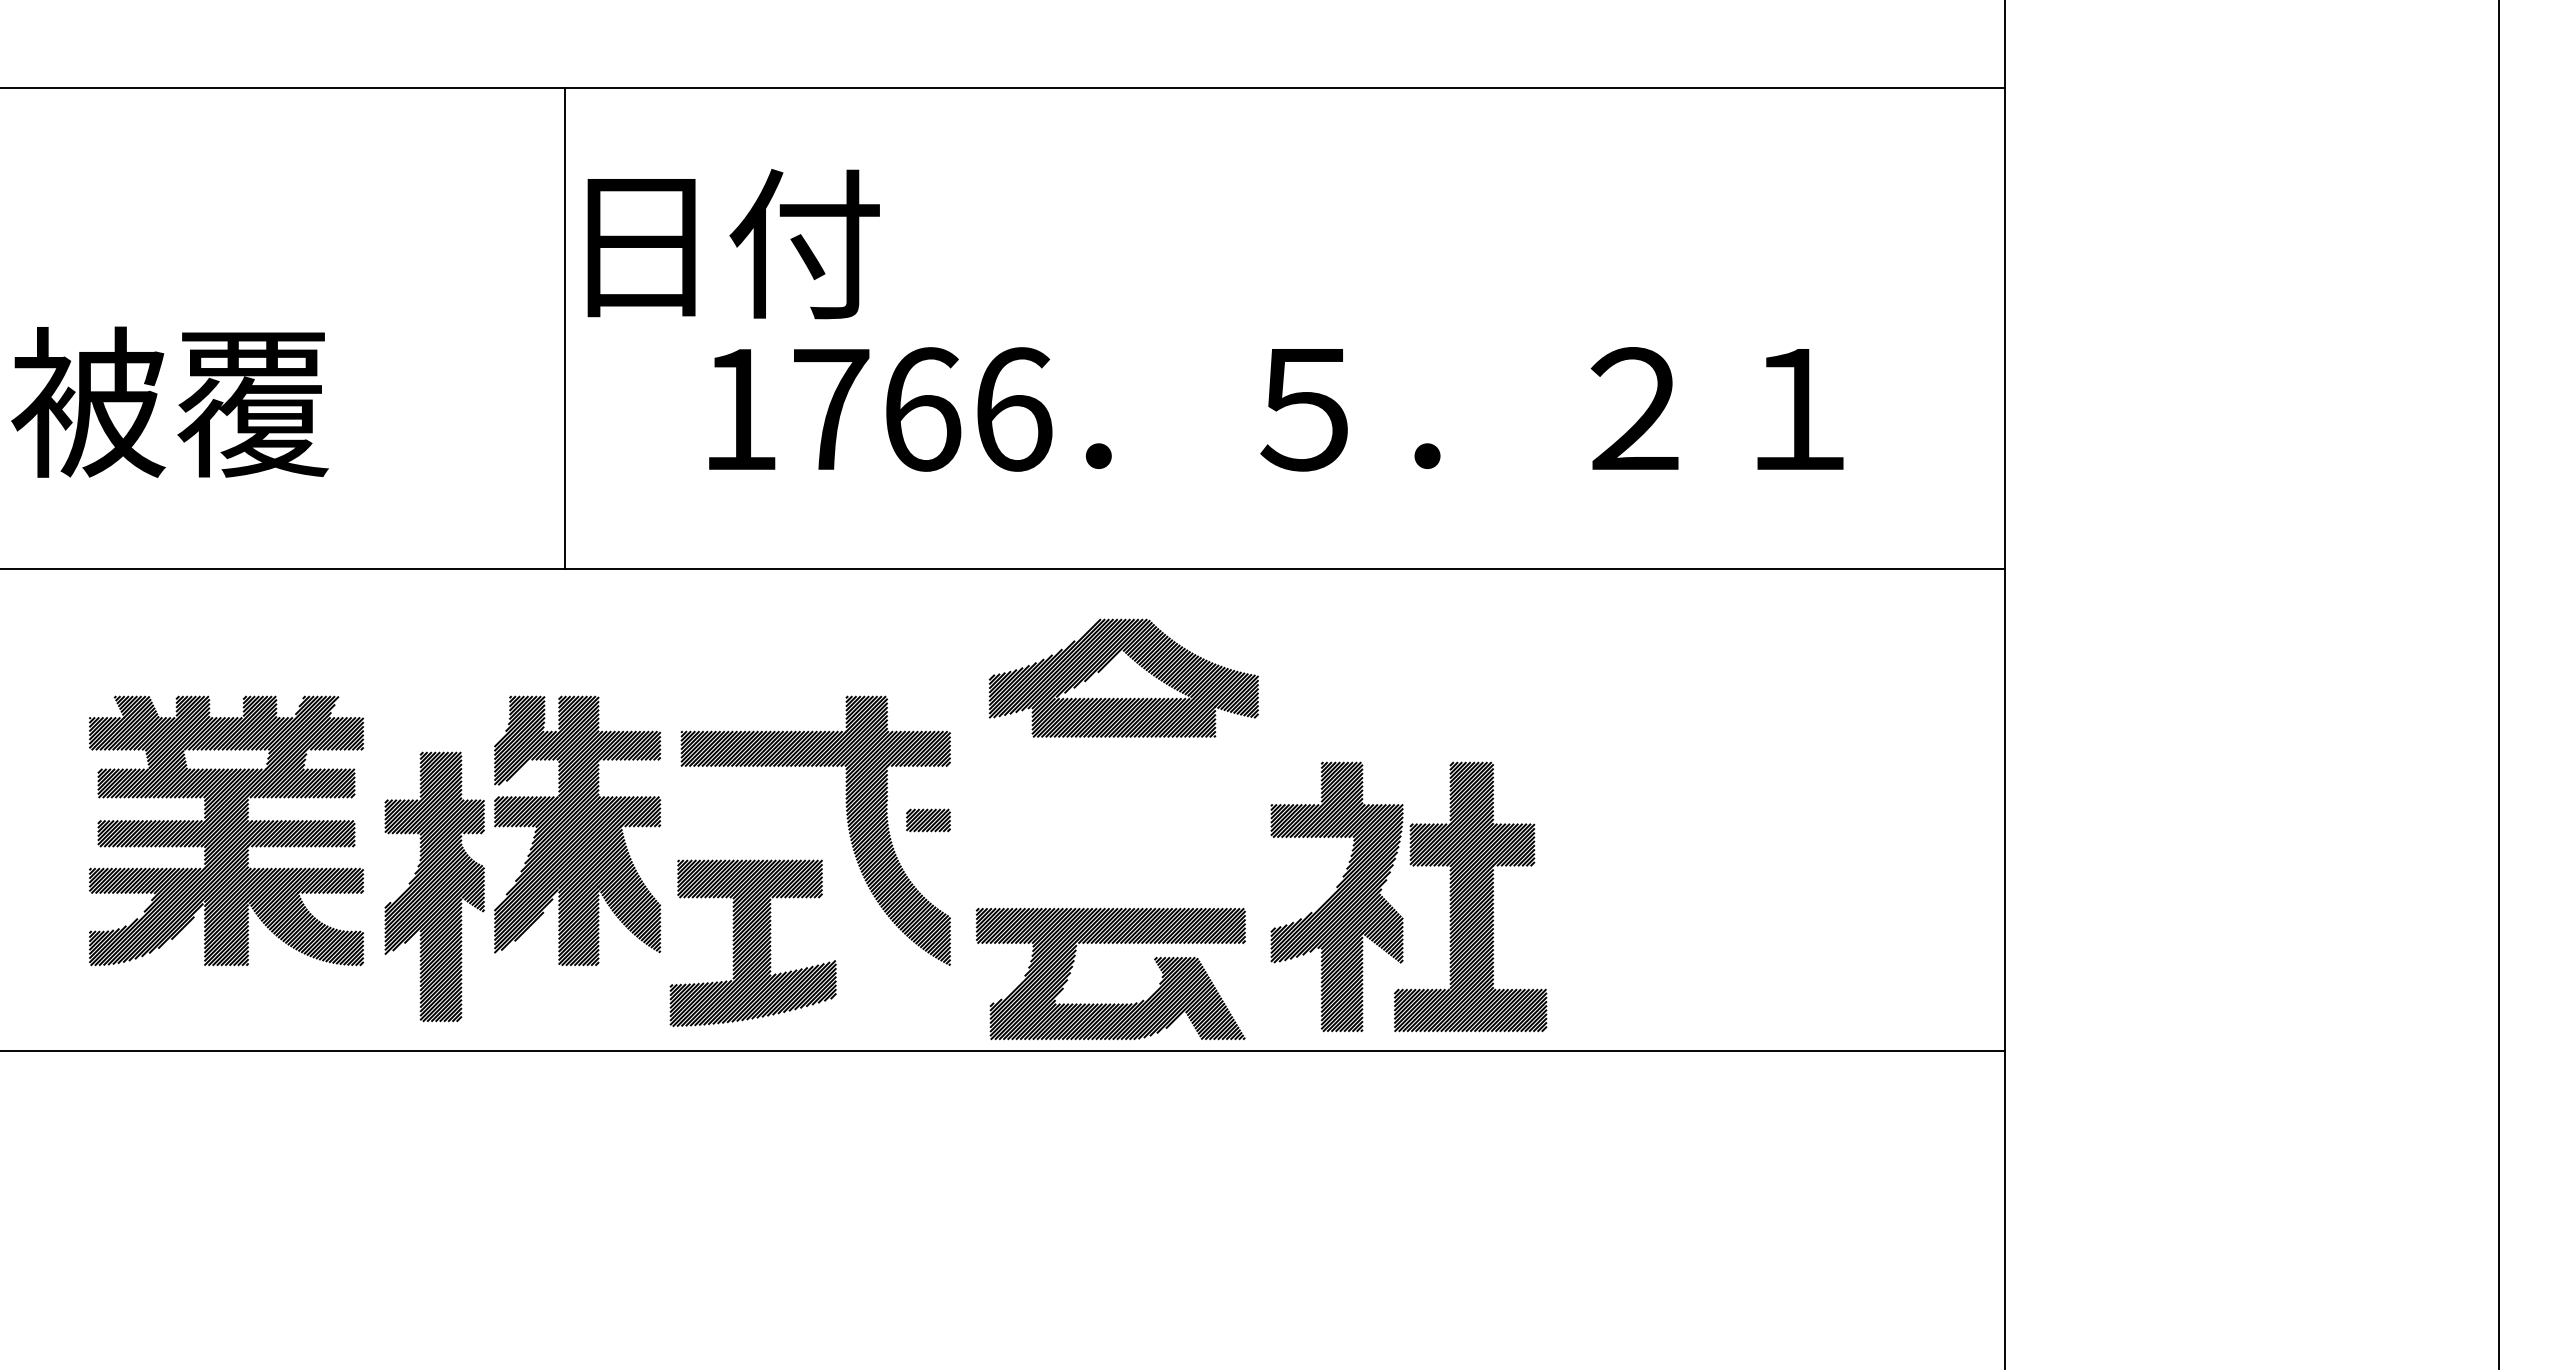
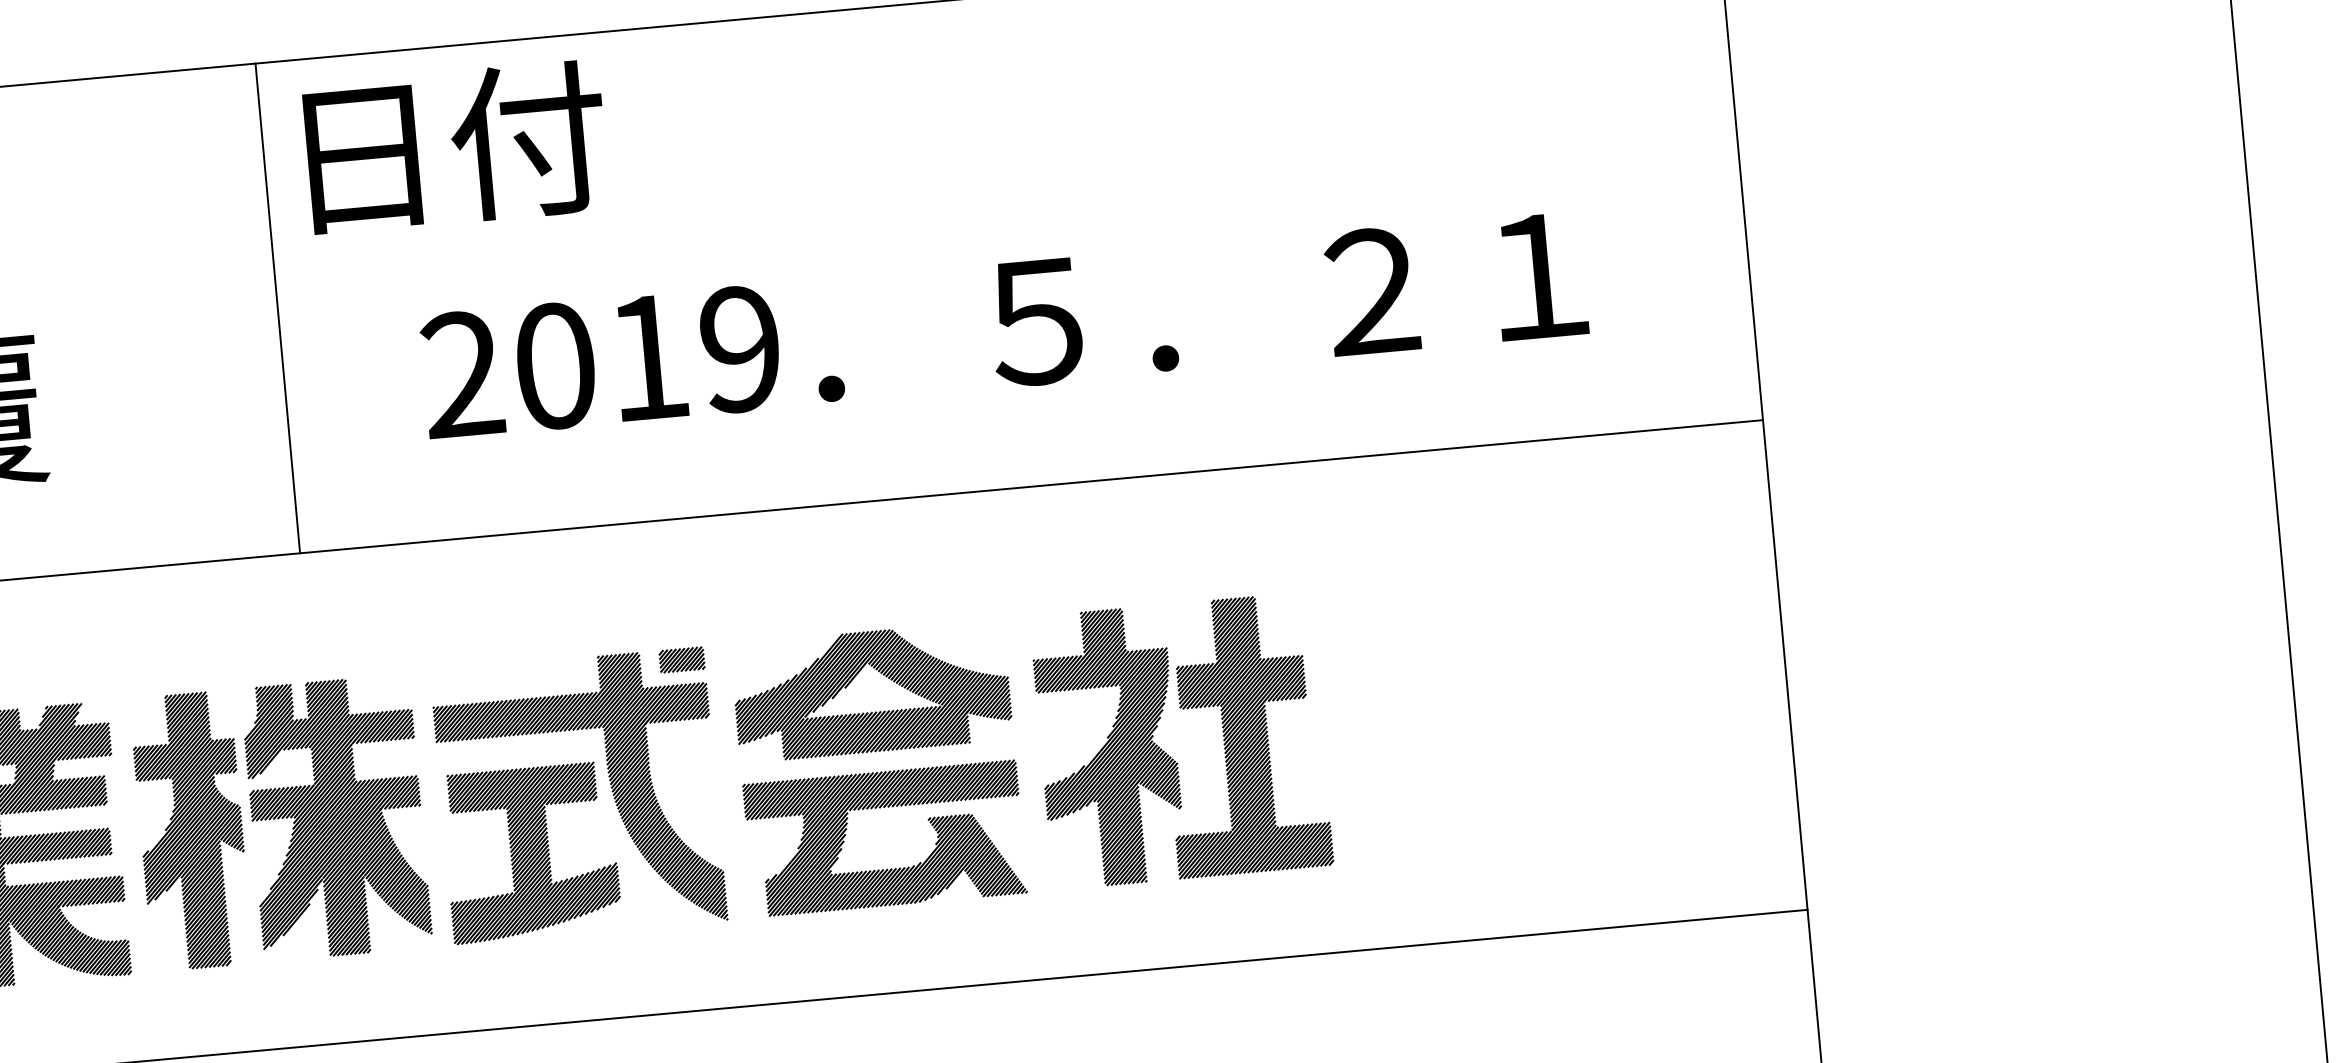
text: (733, 244) -> (456, 147), moved
text: (876, 409) -> (601, 362), 1766 -> 2019
part: (1123, 677) -> (871, 690), moved
part: (928, 820) -> (682, 660), moved
part: (434, 886) -> (191, 830), moved
part: (1395, 909) -> (1169, 755), moved
part: (752, 942) -> (530, 852), moved
part: (1110, 1003) -> (887, 868), moved

